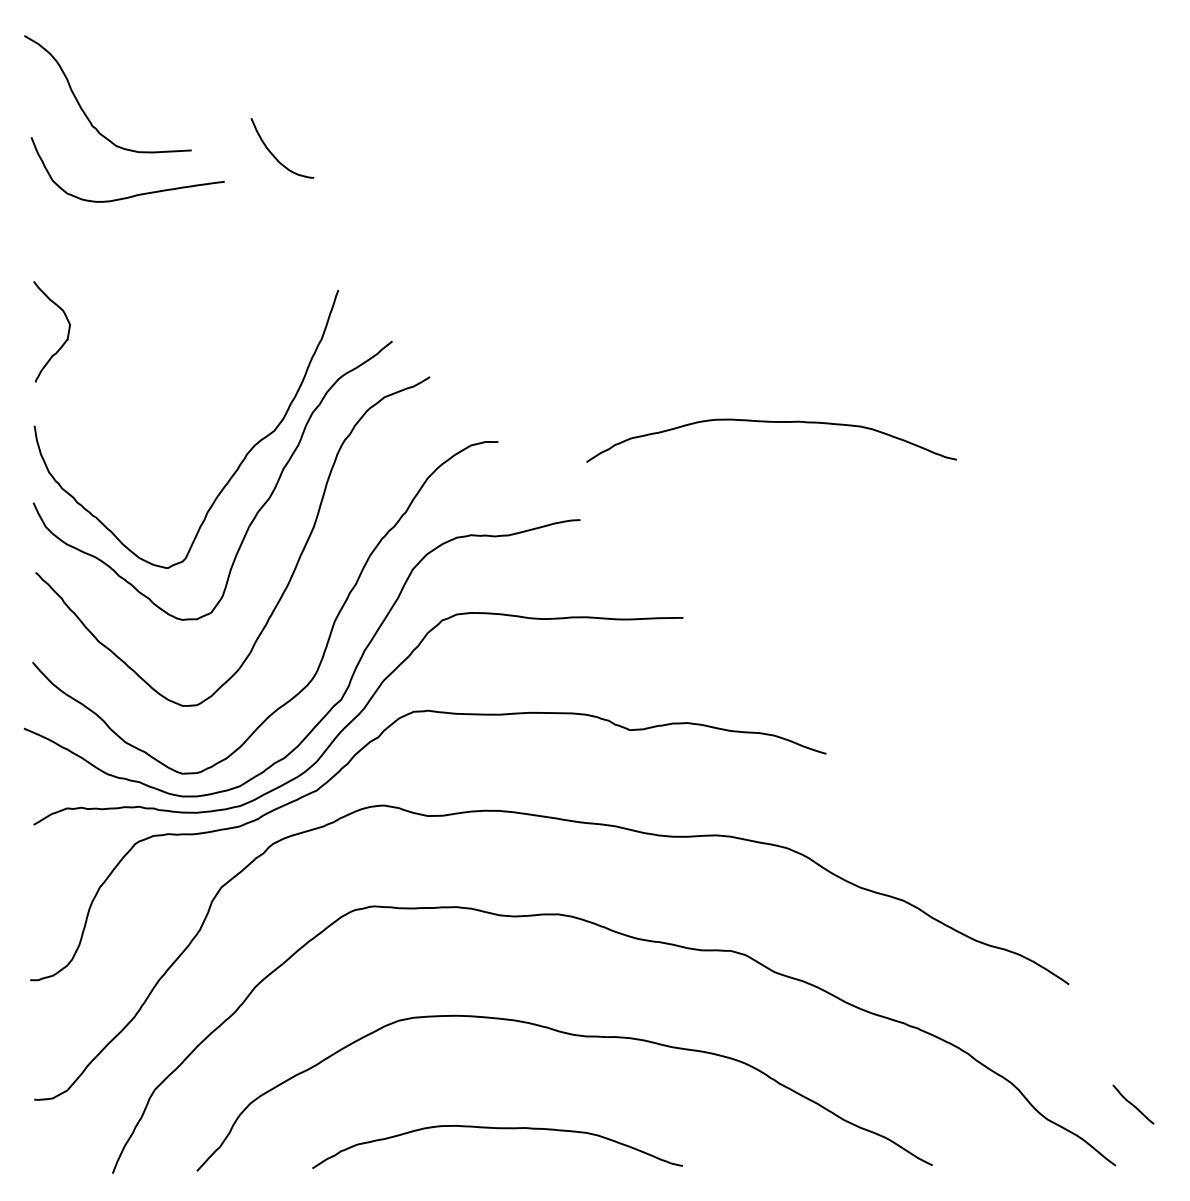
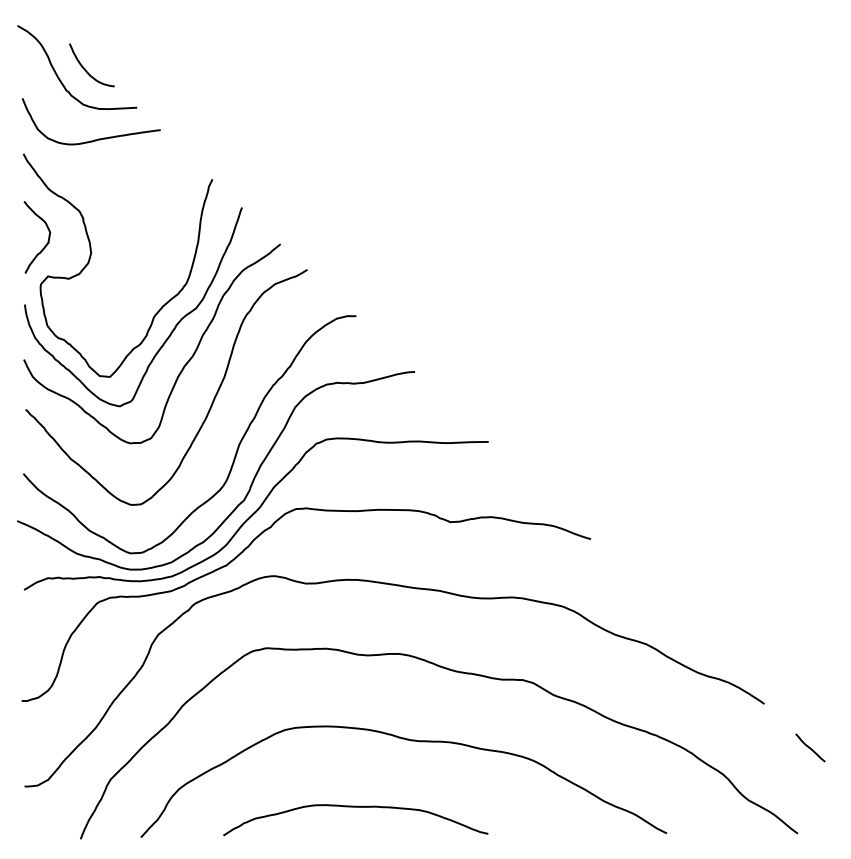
curve: (273, 152) -> (85, 68), moved
curve: (126, 364) -> (90, 260), added
curve: (771, 422) -> (551, 302), removed
line: (1133, 1103) -> (810, 747), moved

